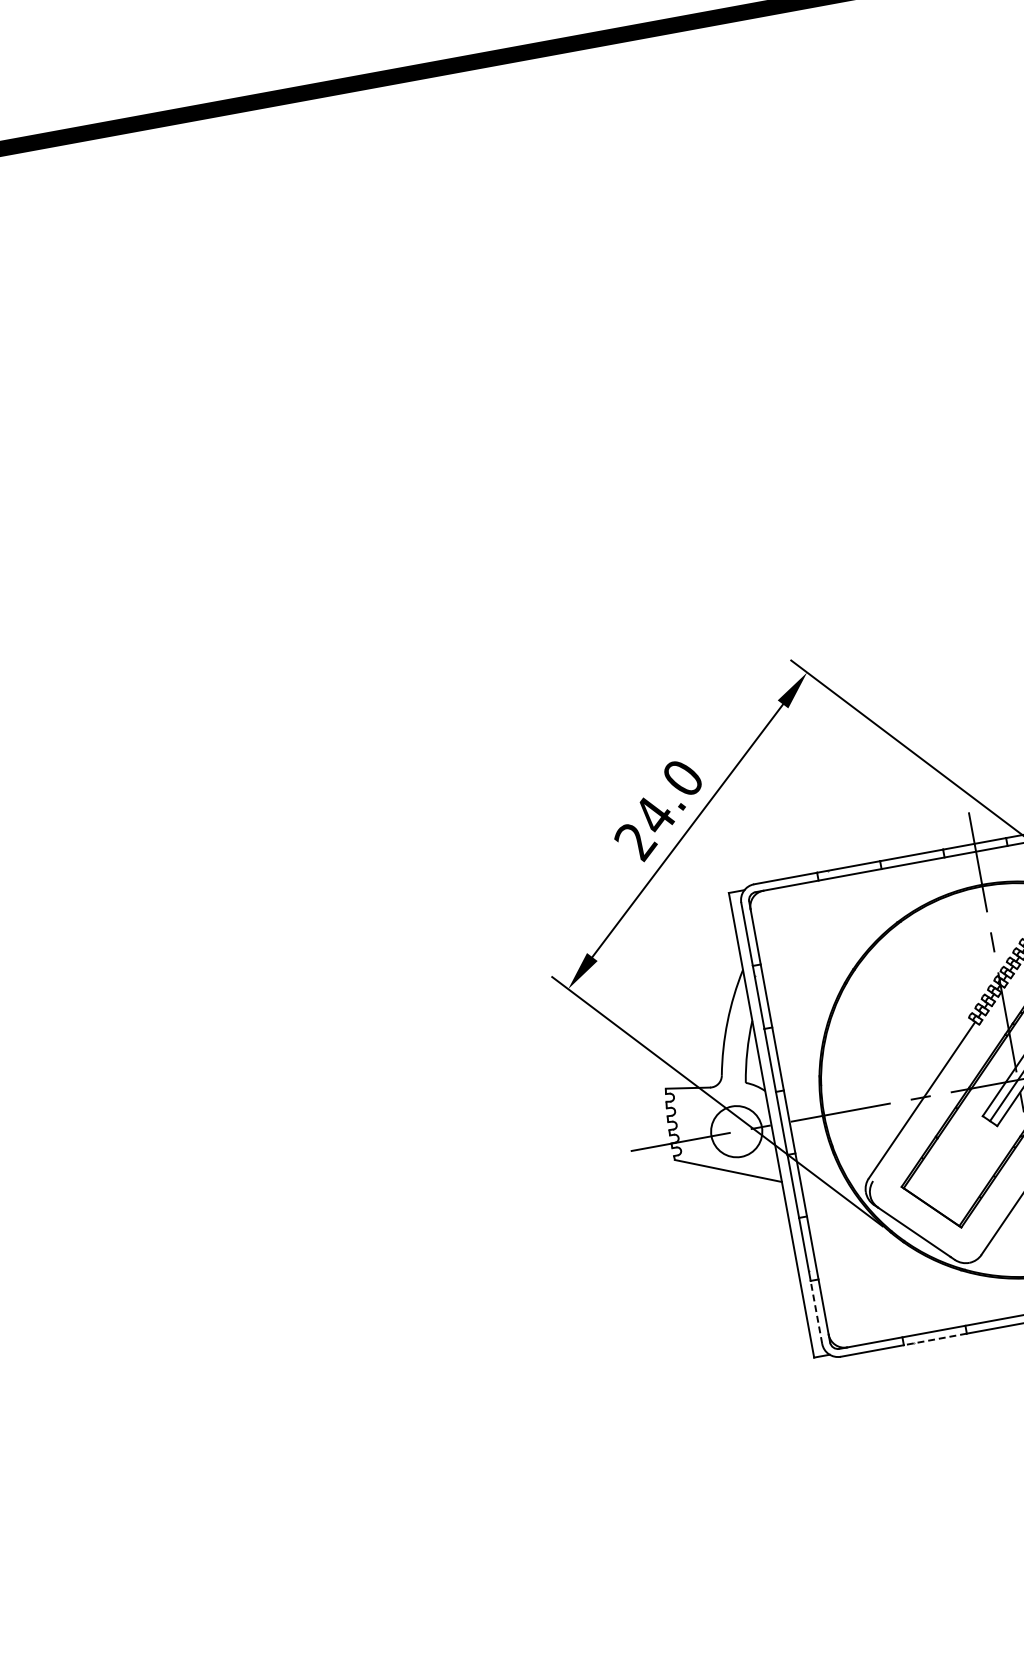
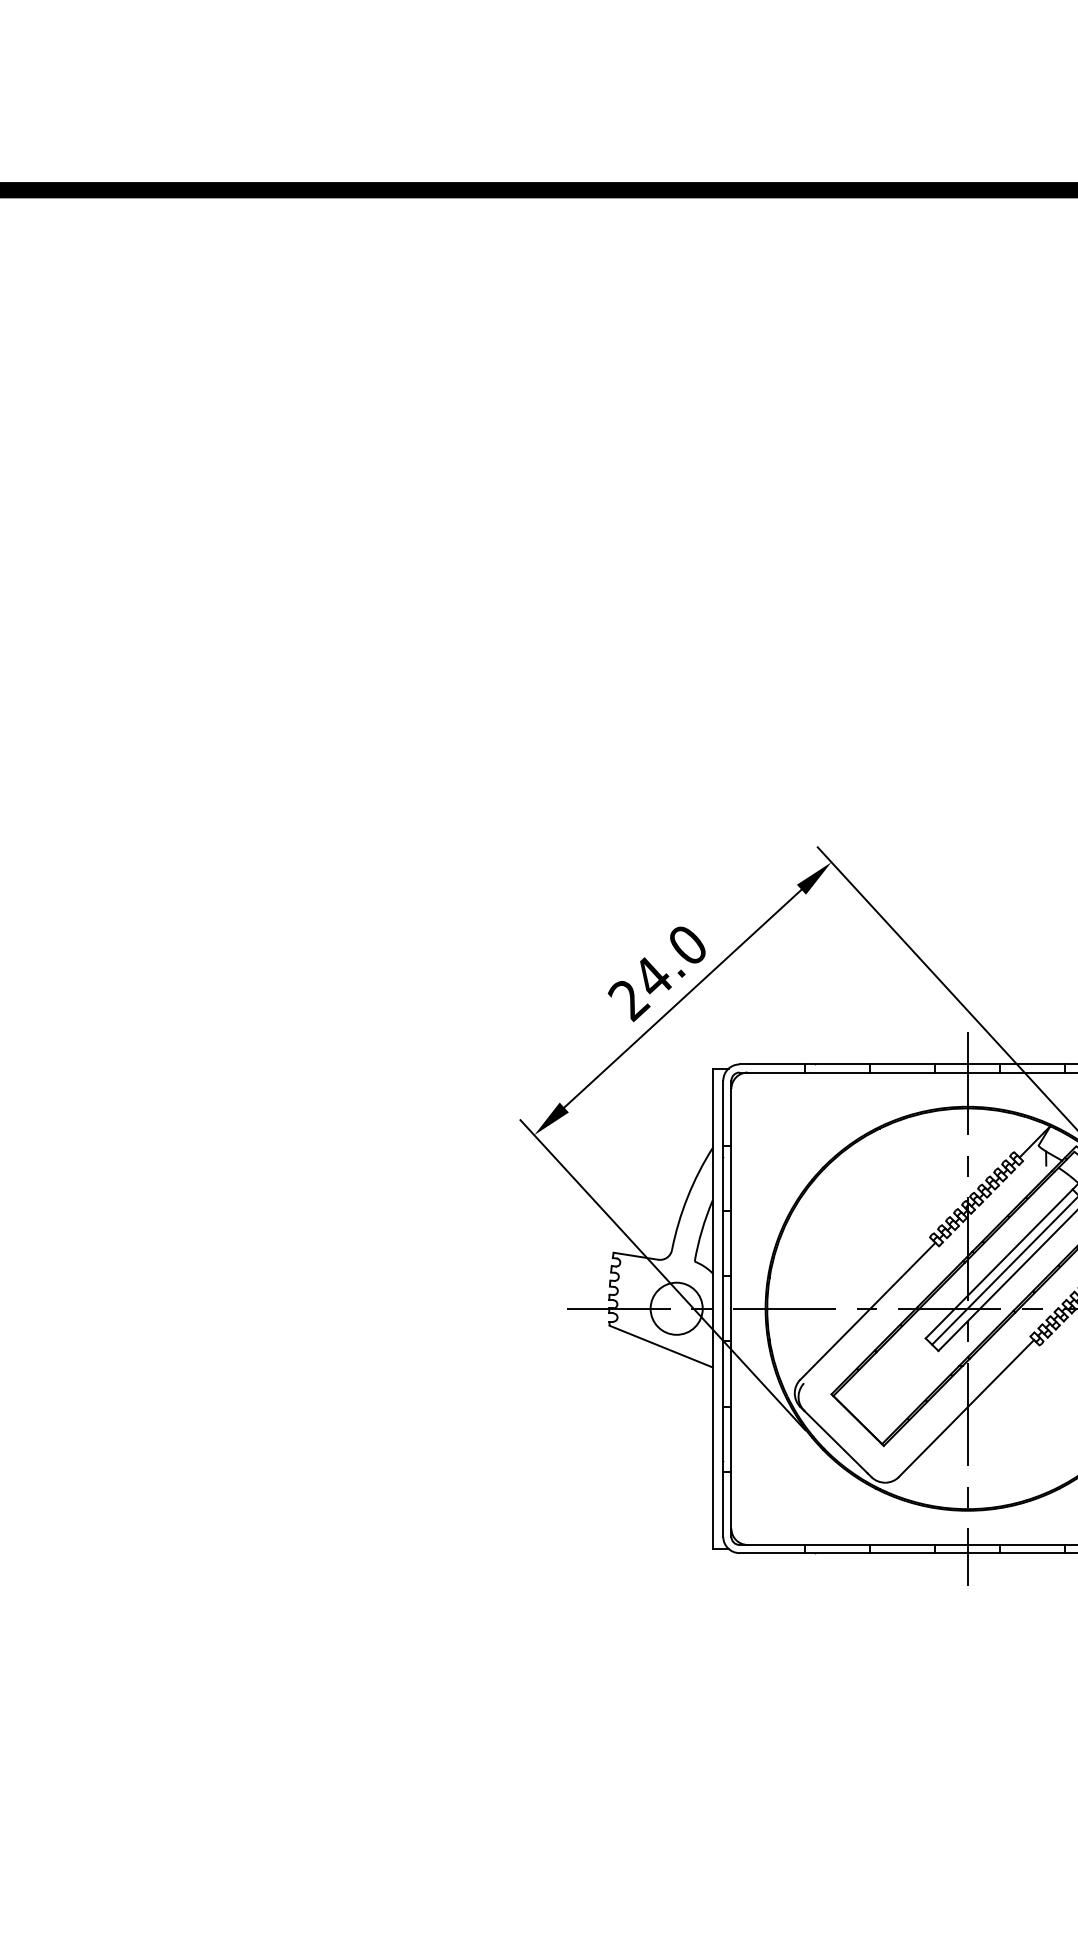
line: (816, 1312) -> (723, 1504), dashed -> solid
line: (935, 1339) -> (837, 1553), dashed -> solid

